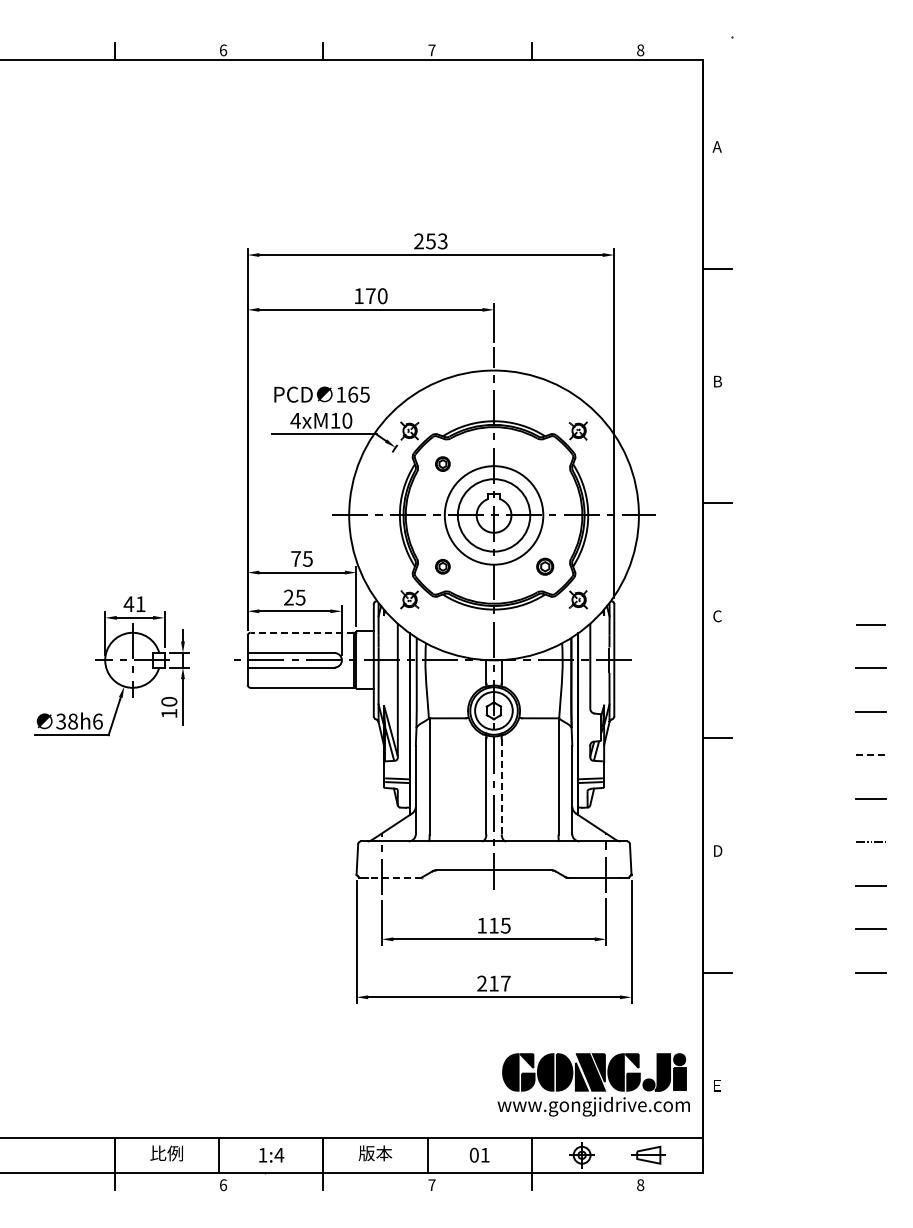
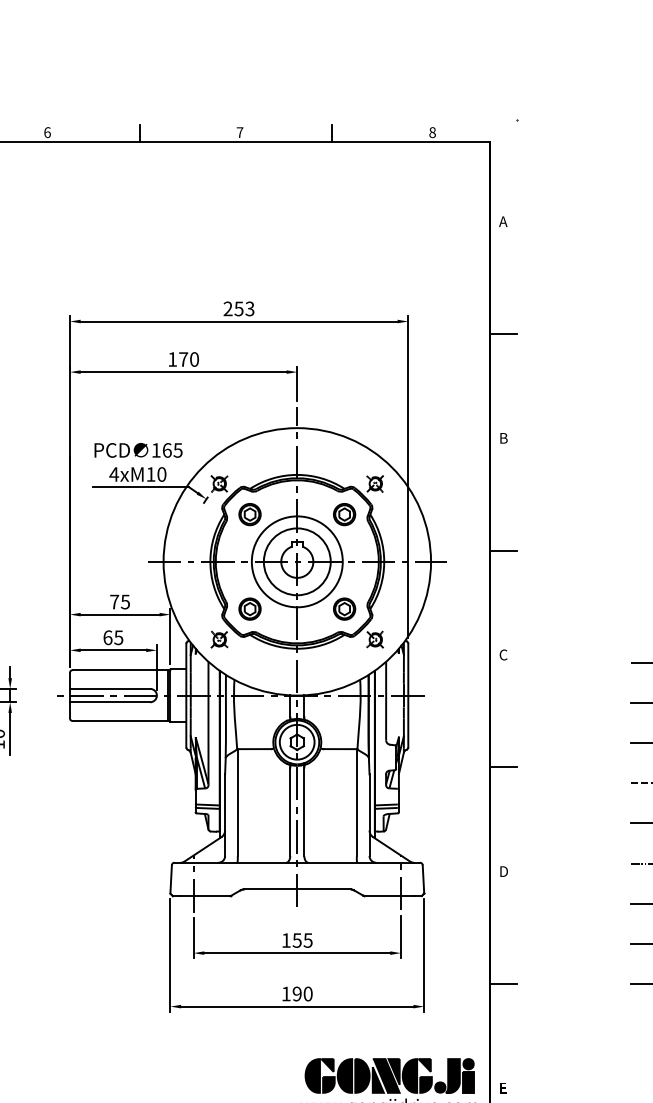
part: (442, 463) -> (249, 513), size x1.67
part: (544, 463) -> (343, 513), added
part: (442, 566) -> (249, 608), size x1.67
part: (544, 566) -> (343, 608), size x1.43
text: (288, 597) -> (107, 637), 25 -> 65
line: (301, 632) -> (119, 669), dashed -> solid
line: (501, 786) -> (304, 812), dashed -> solid
line: (394, 877) -> (205, 896), dashed -> solid
text: (493, 925) -> (296, 940), 115 -> 155
text: (493, 983) -> (296, 993), 217 -> 190

